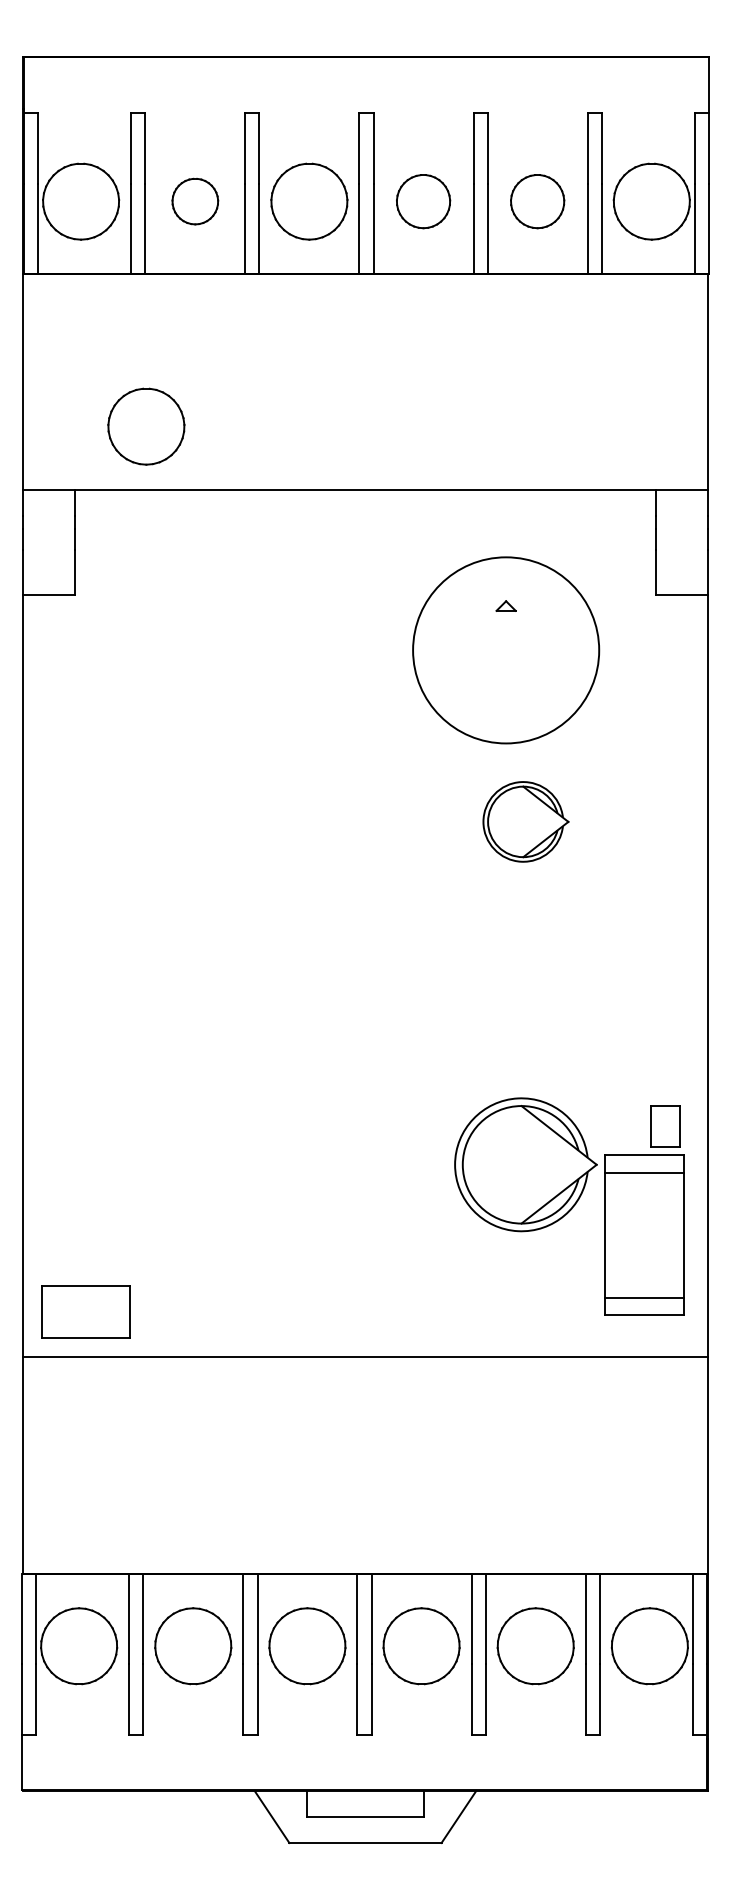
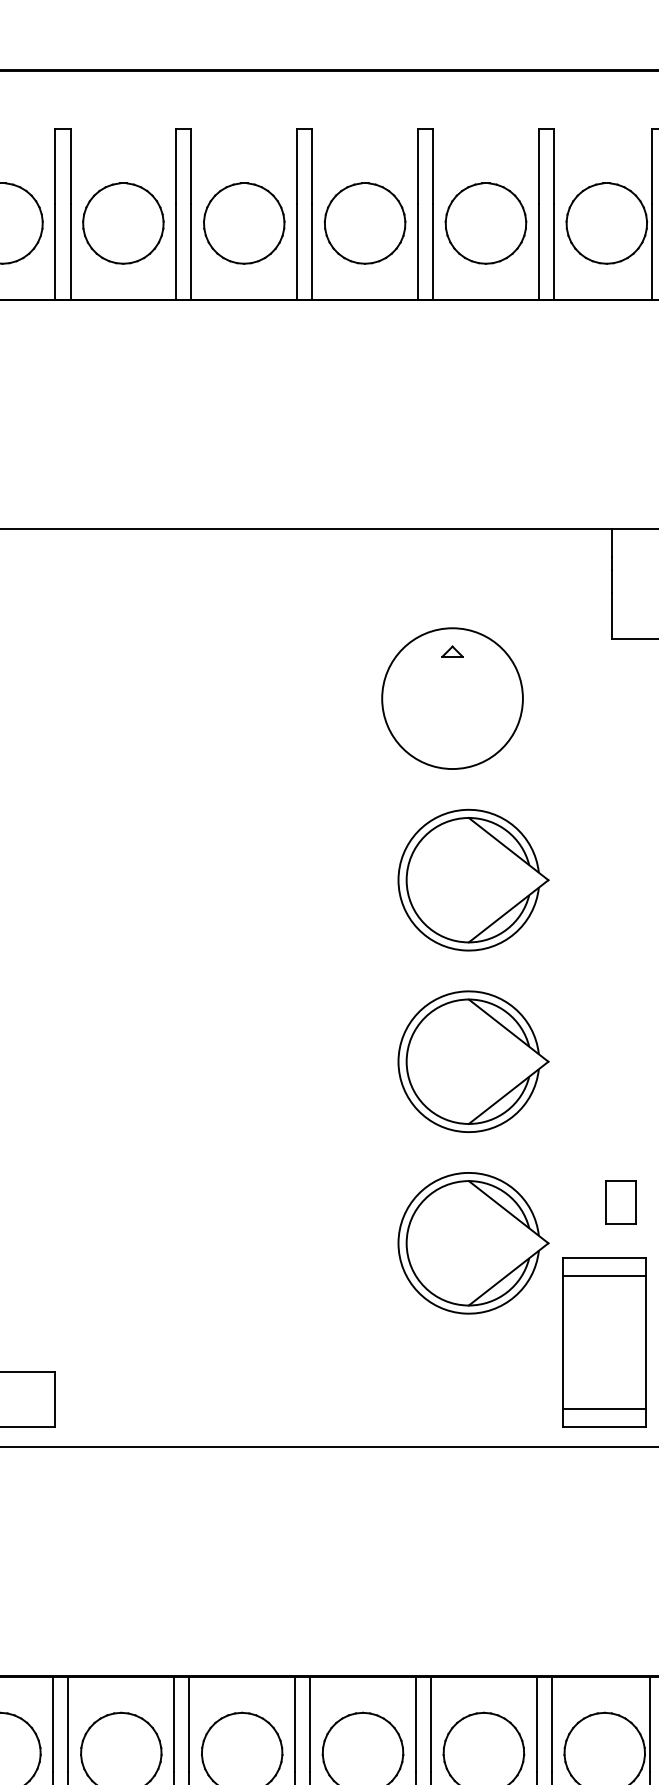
part: (195, 201) -> (123, 223), size x1.67
part: (423, 201) -> (365, 223), size x1.43
part: (537, 201) -> (485, 223), size x1.43
part: (146, 426) -> (71, 461), removed
circle: (505, 649) -> (451, 697), size x0.71
part: (525, 821) -> (473, 879), size x1.67
part: (525, 993) -> (473, 1061), added
part: (644, 1234) -> (604, 1341), moved

